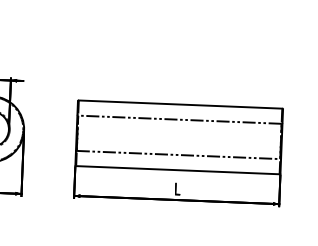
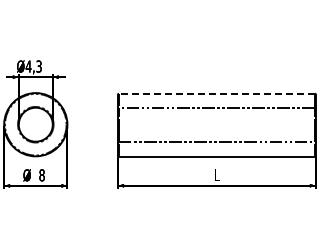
line: (180, 104) -> (216, 93), solid -> dashed

